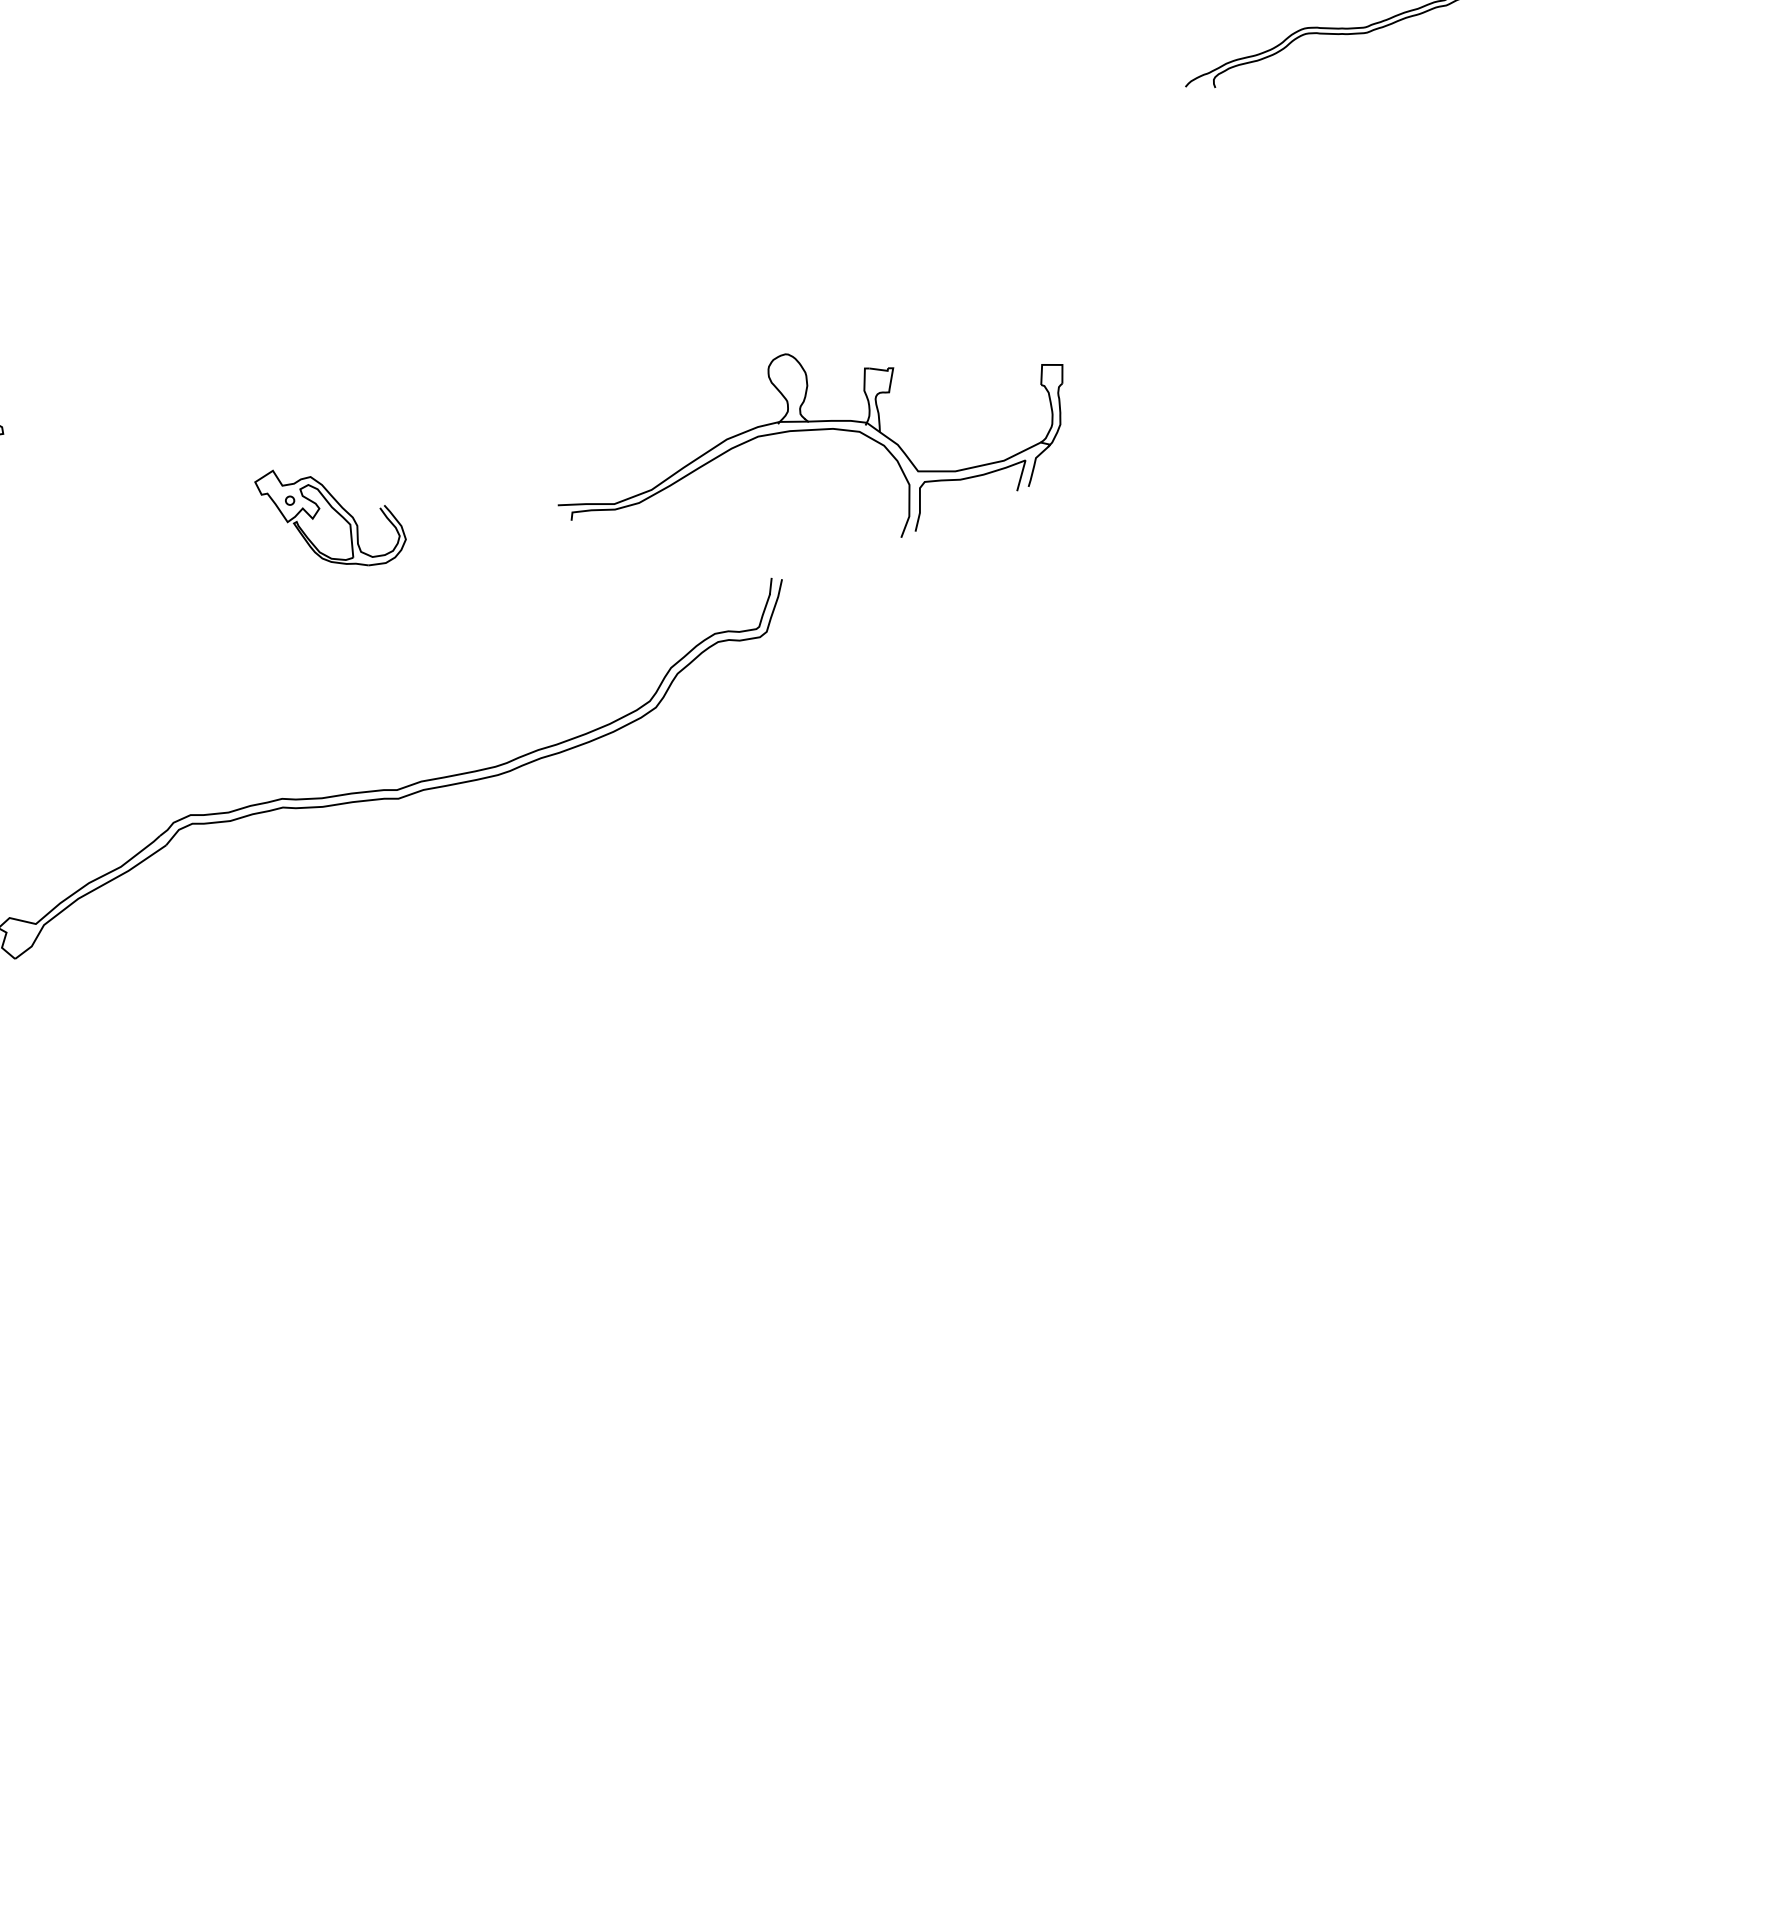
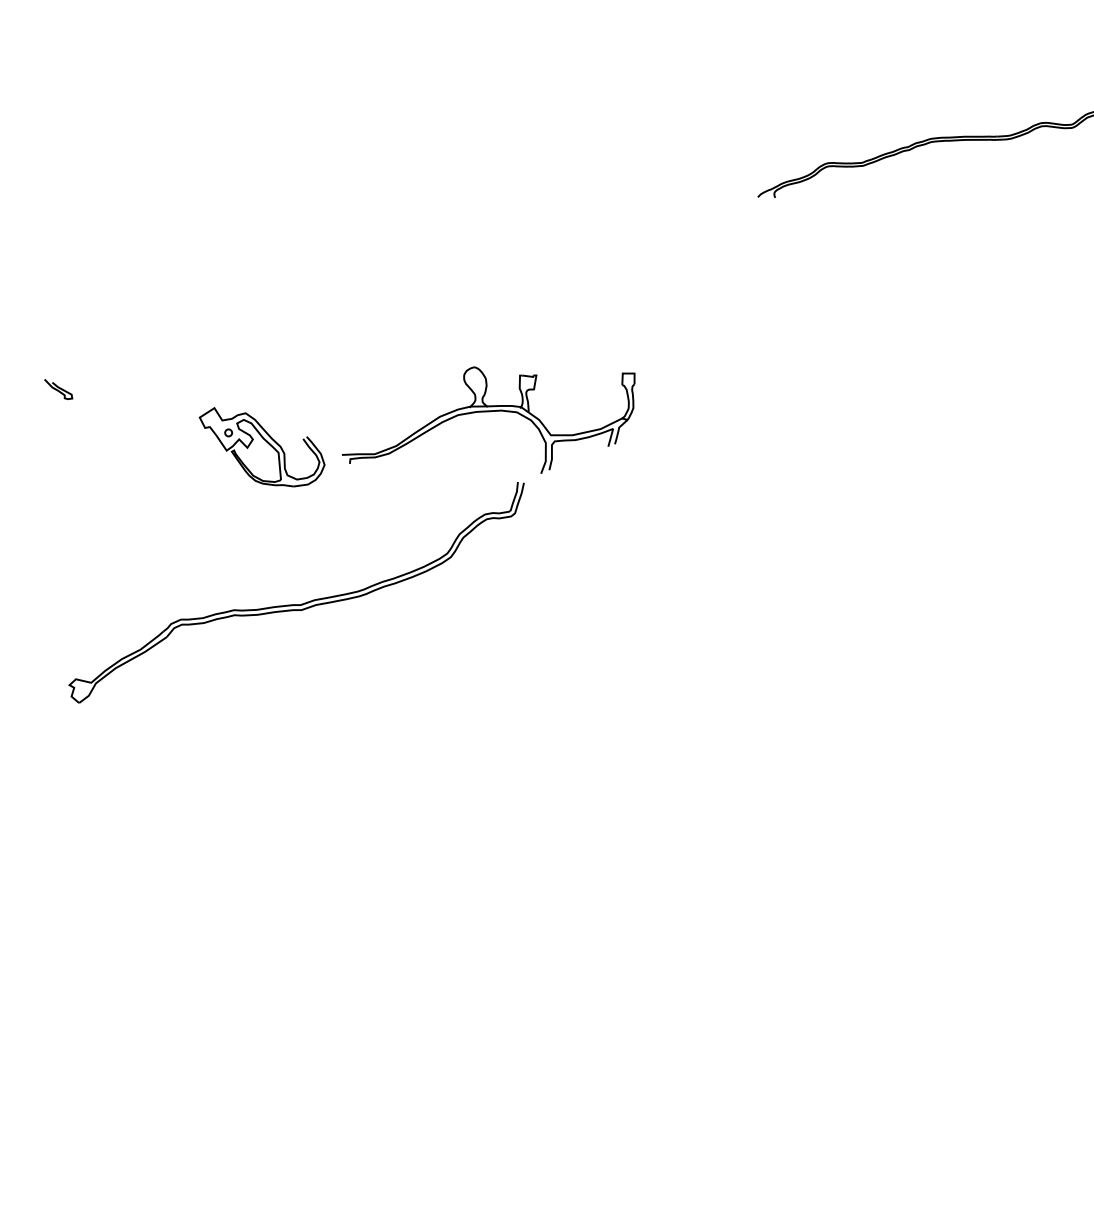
part: (810, 432) -> (488, 412), moved
part: (329, 518) -> (261, 447), size x1.43

